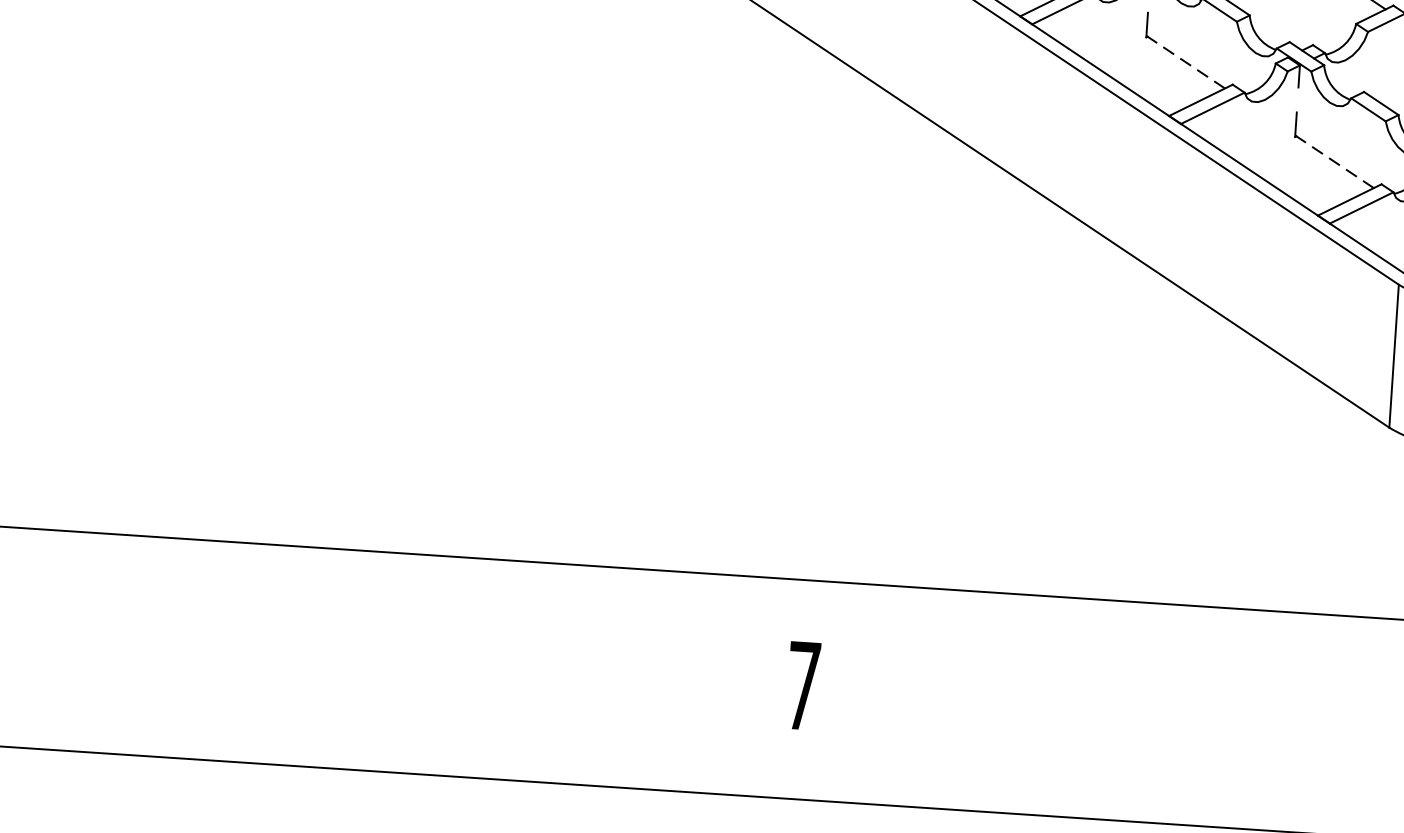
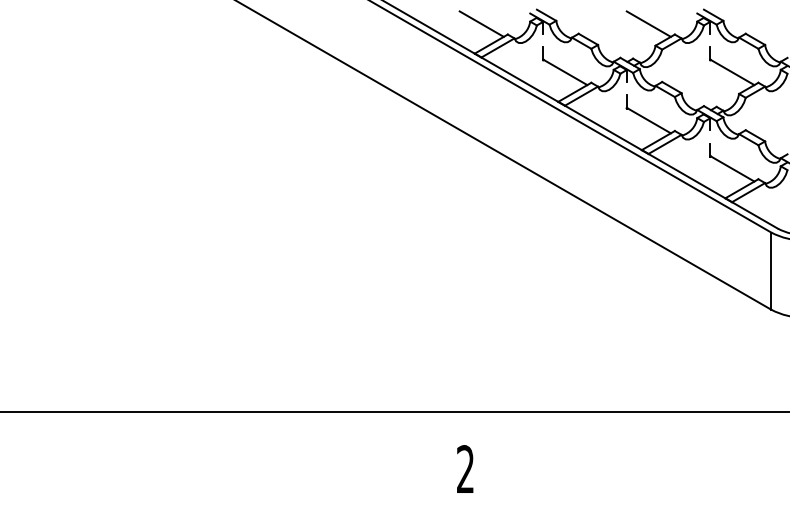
line: (1185, 61) -> (648, 120), dashed -> solid
line: (1332, 161) -> (731, 168), dashed -> solid
text: (803, 684) -> (465, 468), 7 -> 2

